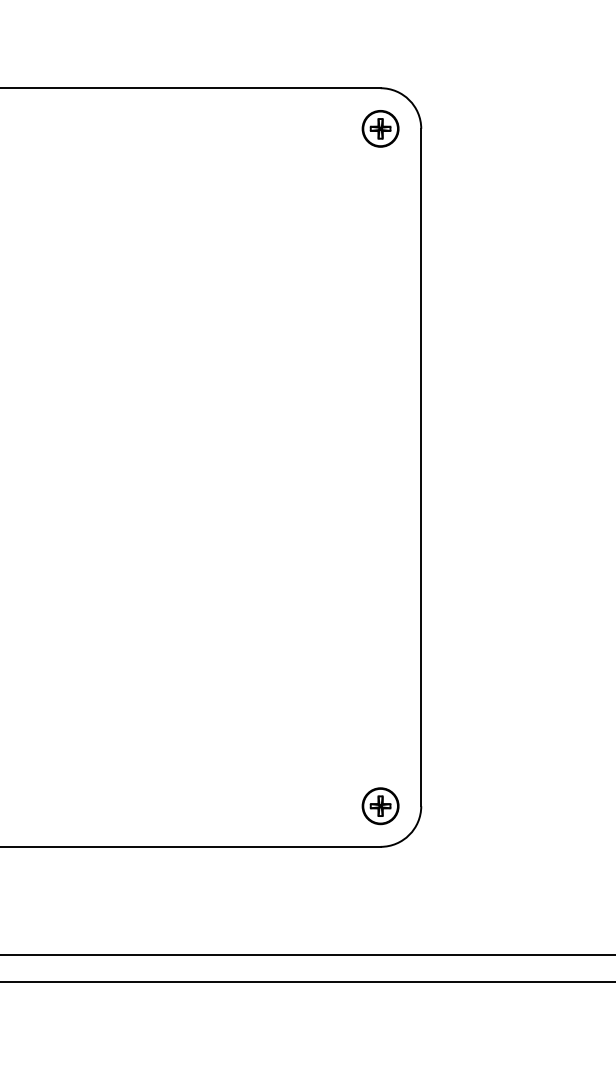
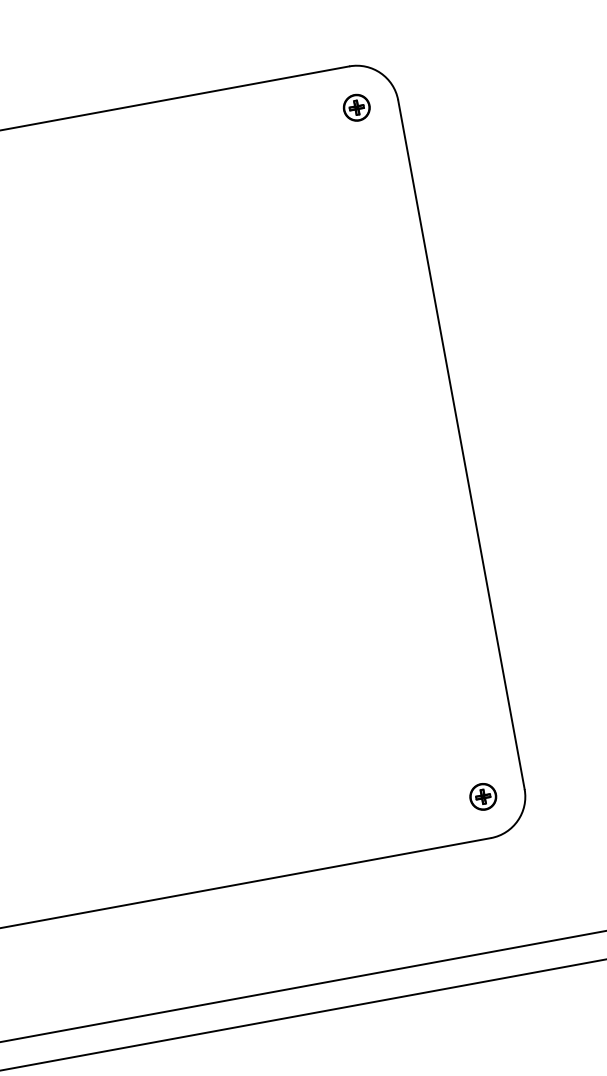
part: (380, 128) -> (356, 107), size x0.7
part: (380, 806) -> (483, 797), size x0.7

